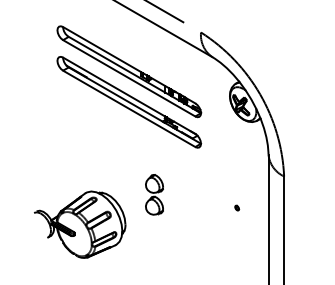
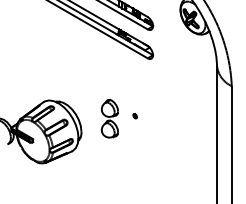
part: (154, 194) -> (109, 118), moved
part: (237, 207) -> (135, 115), moved

